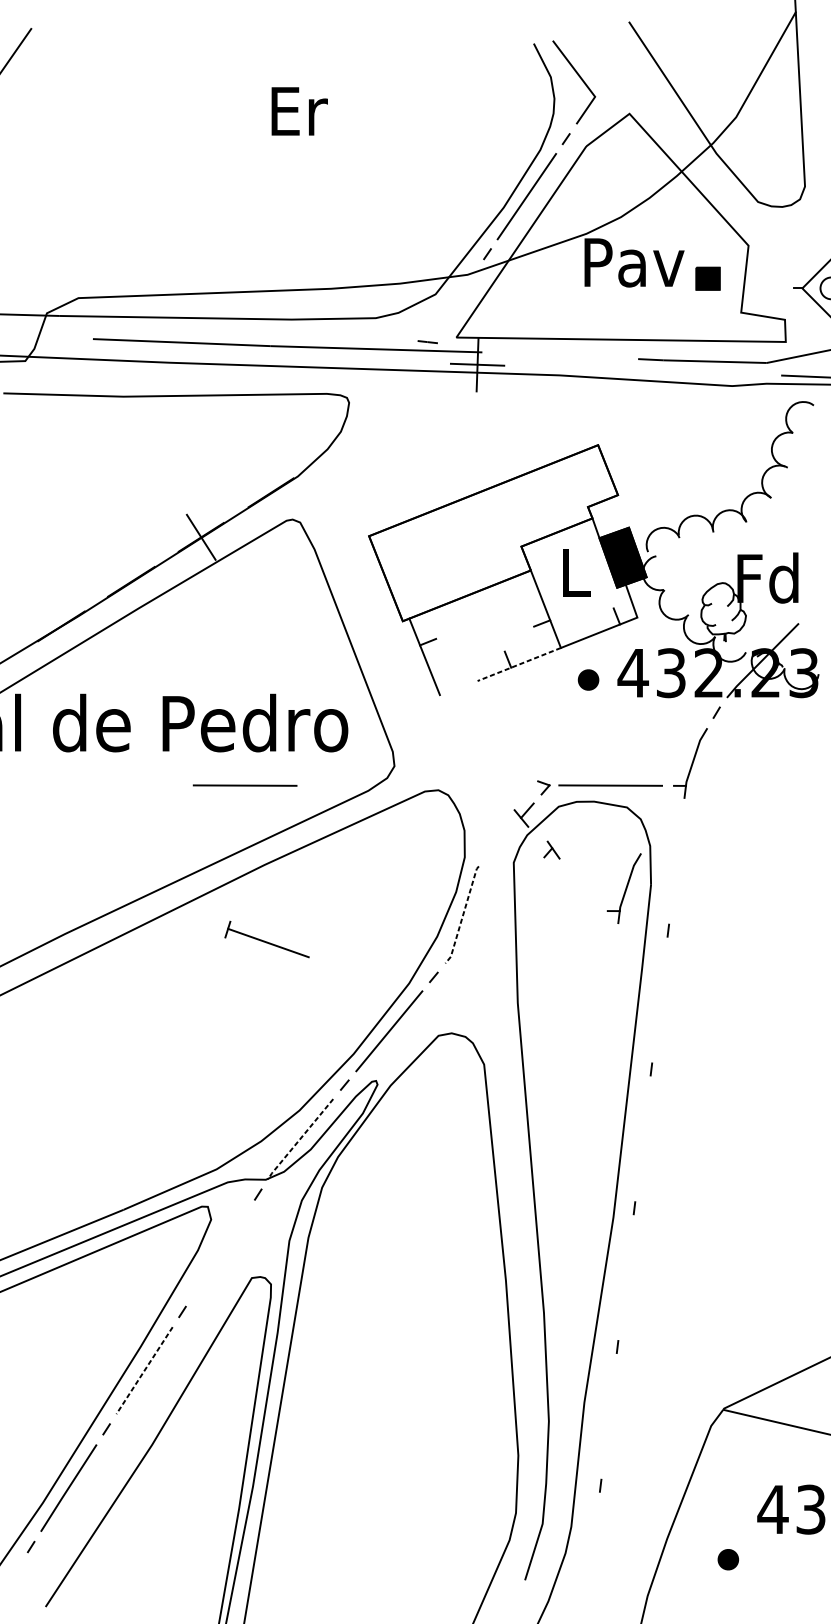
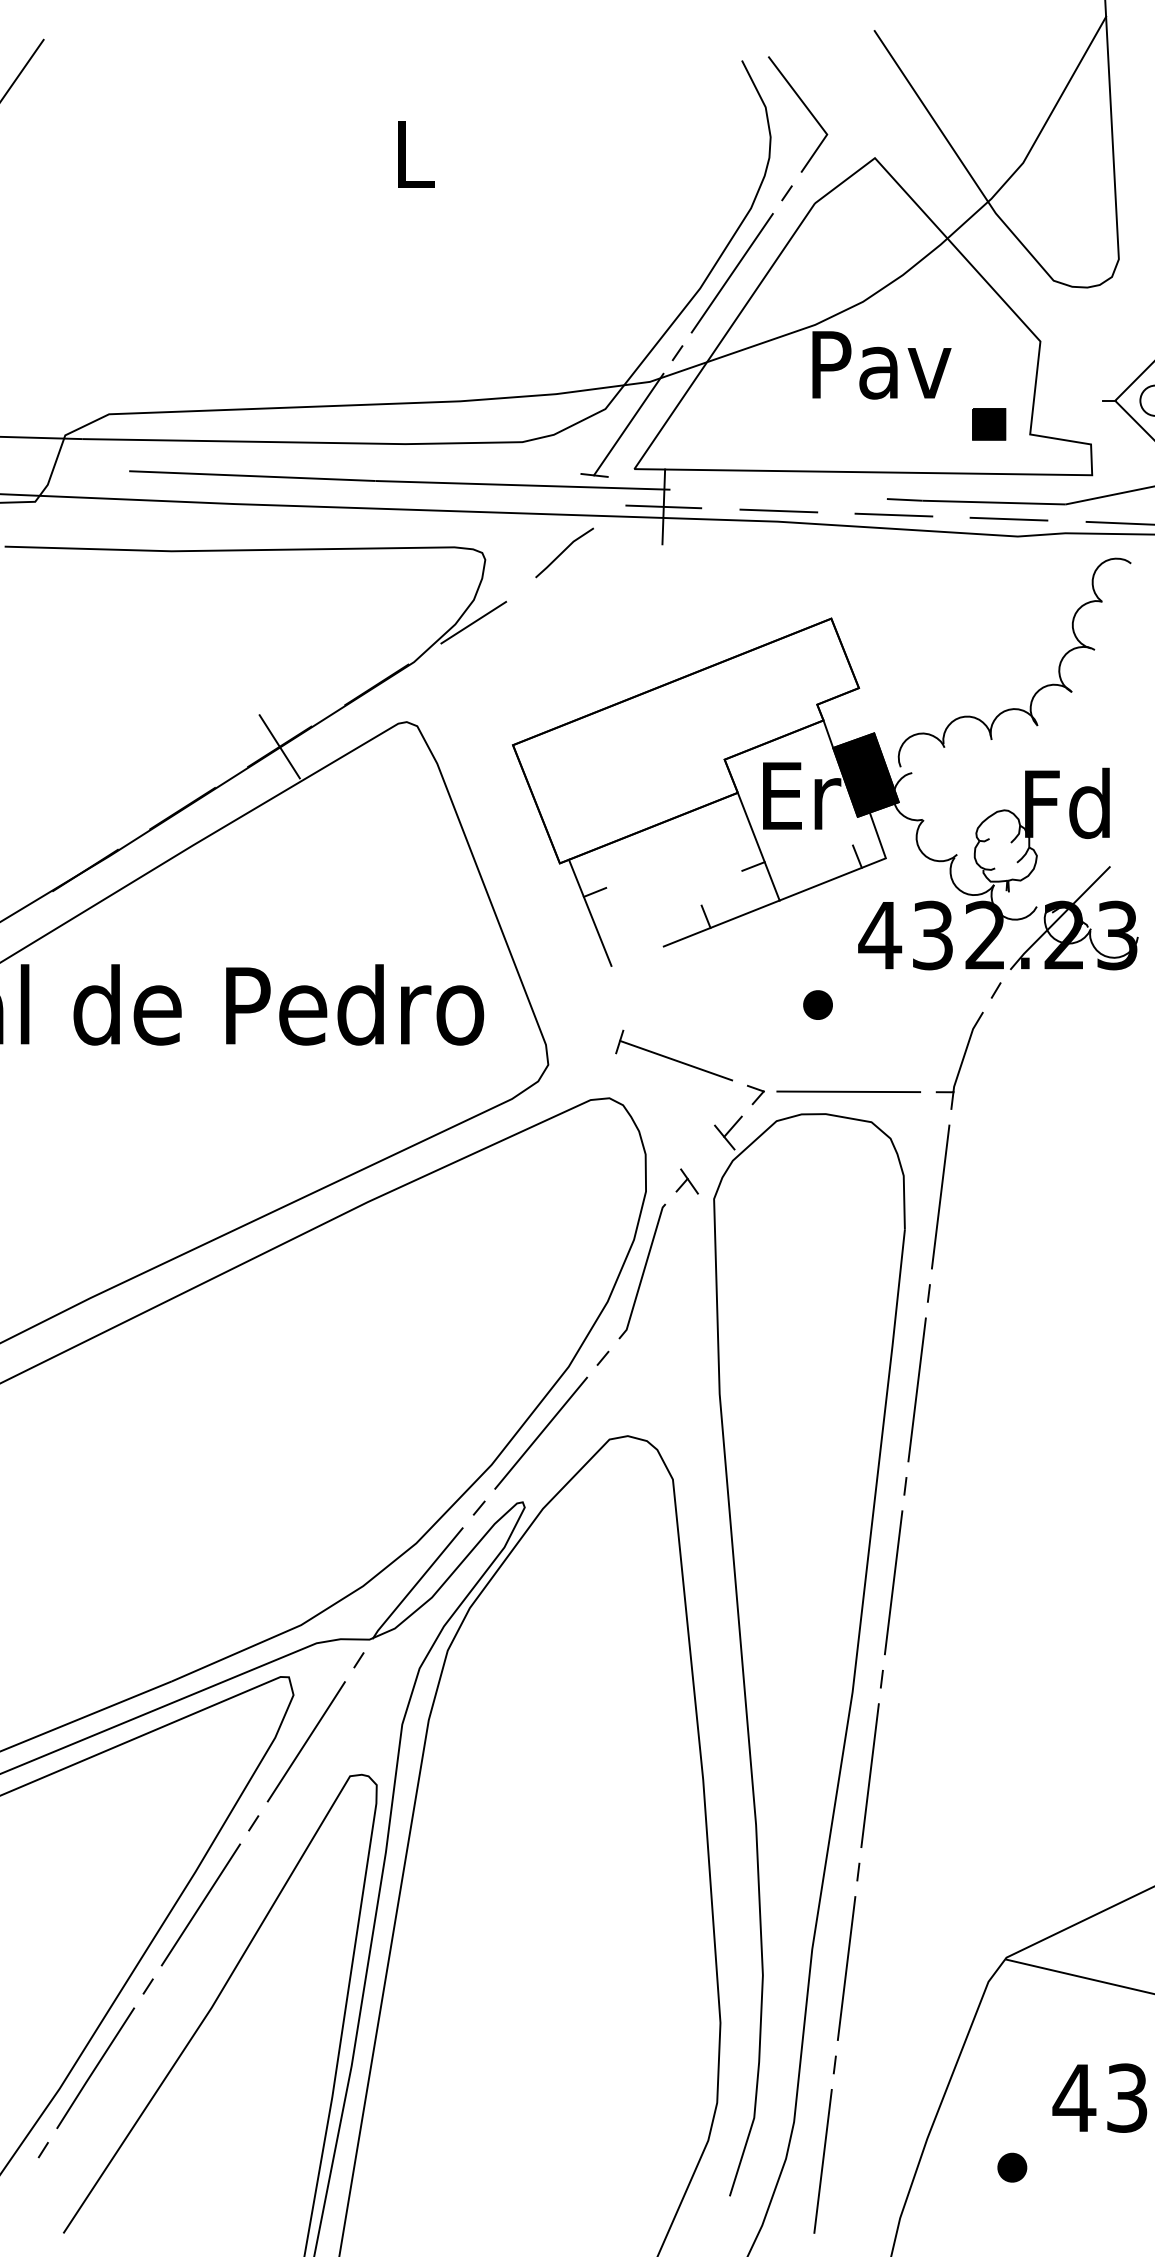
text: (299, 111) -> (416, 154), Er -> L
part: (708, 278) -> (989, 424), moved
line: (452, 305) -> (628, 424), added
line: (560, 367) -> (778, 510), added
line: (642, 370) -> (893, 514), added
line: (725, 373) -> (1008, 518), added
line: (406, 396) -> (564, 551), added
line: (340, 447) -> (473, 622), added
text: (577, 572) -> (802, 795), L -> Er
line: (519, 664) -> (721, 923), dashed -> solid
part: (588, 679) -> (817, 1004), moved
line: (244, 785) -> (340, 1091), removed
part: (551, 850) -> (686, 1181), moved
line: (676, 860) -> (940, 1196), added
part: (624, 888) -> (867, 1234), removed
line: (462, 915) -> (643, 1272), dashed -> solid
part: (266, 939) -> (673, 1055), moved
line: (659, 999) -> (916, 1389), added
line: (642, 1138) -> (893, 1582), added
line: (299, 1139) -> (416, 1583), dashed -> solid
line: (219, 1253) -> (305, 1741), added
line: (625, 1277) -> (869, 1775), added
line: (144, 1370) -> (200, 1904), dashed -> solid
line: (609, 1416) -> (846, 1968), added
line: (591, 1554) -> (822, 2160), added

